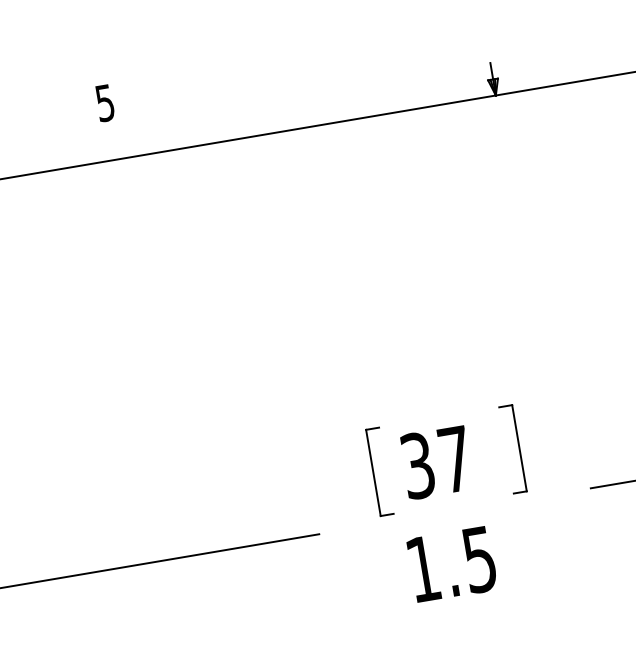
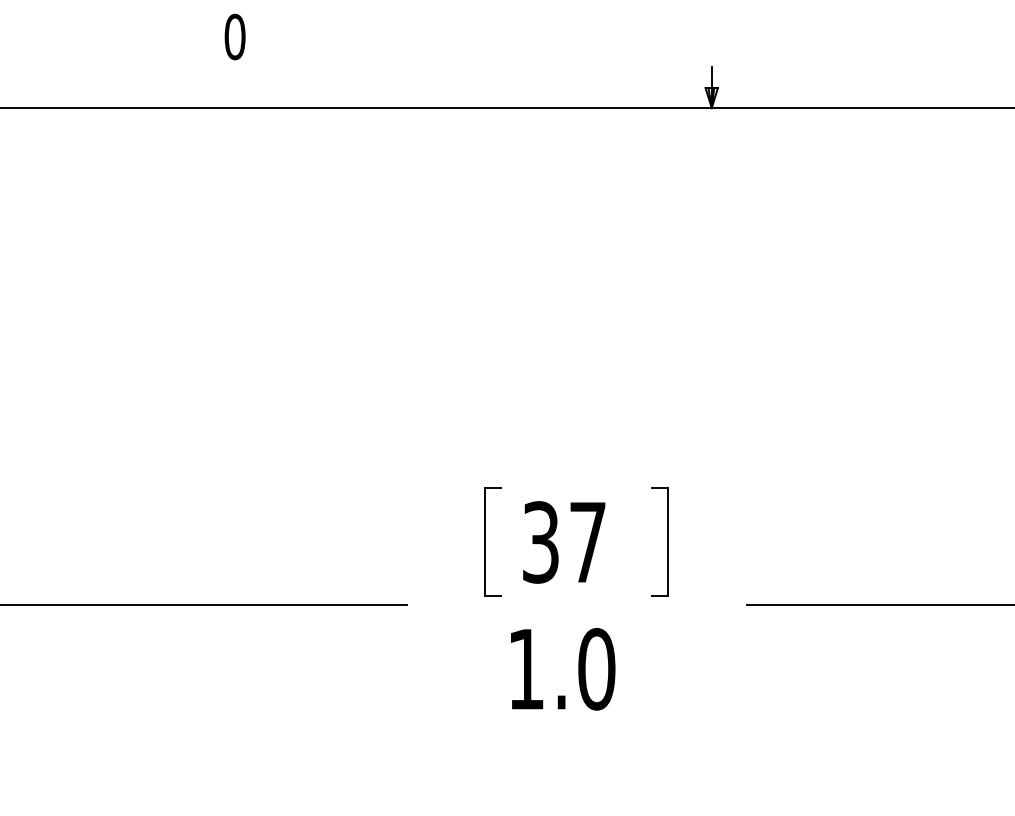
text: (104, 102) -> (234, 36), 5 -> 0
text: (479, 559) -> (596, 669), 1.5 -> 1.0

